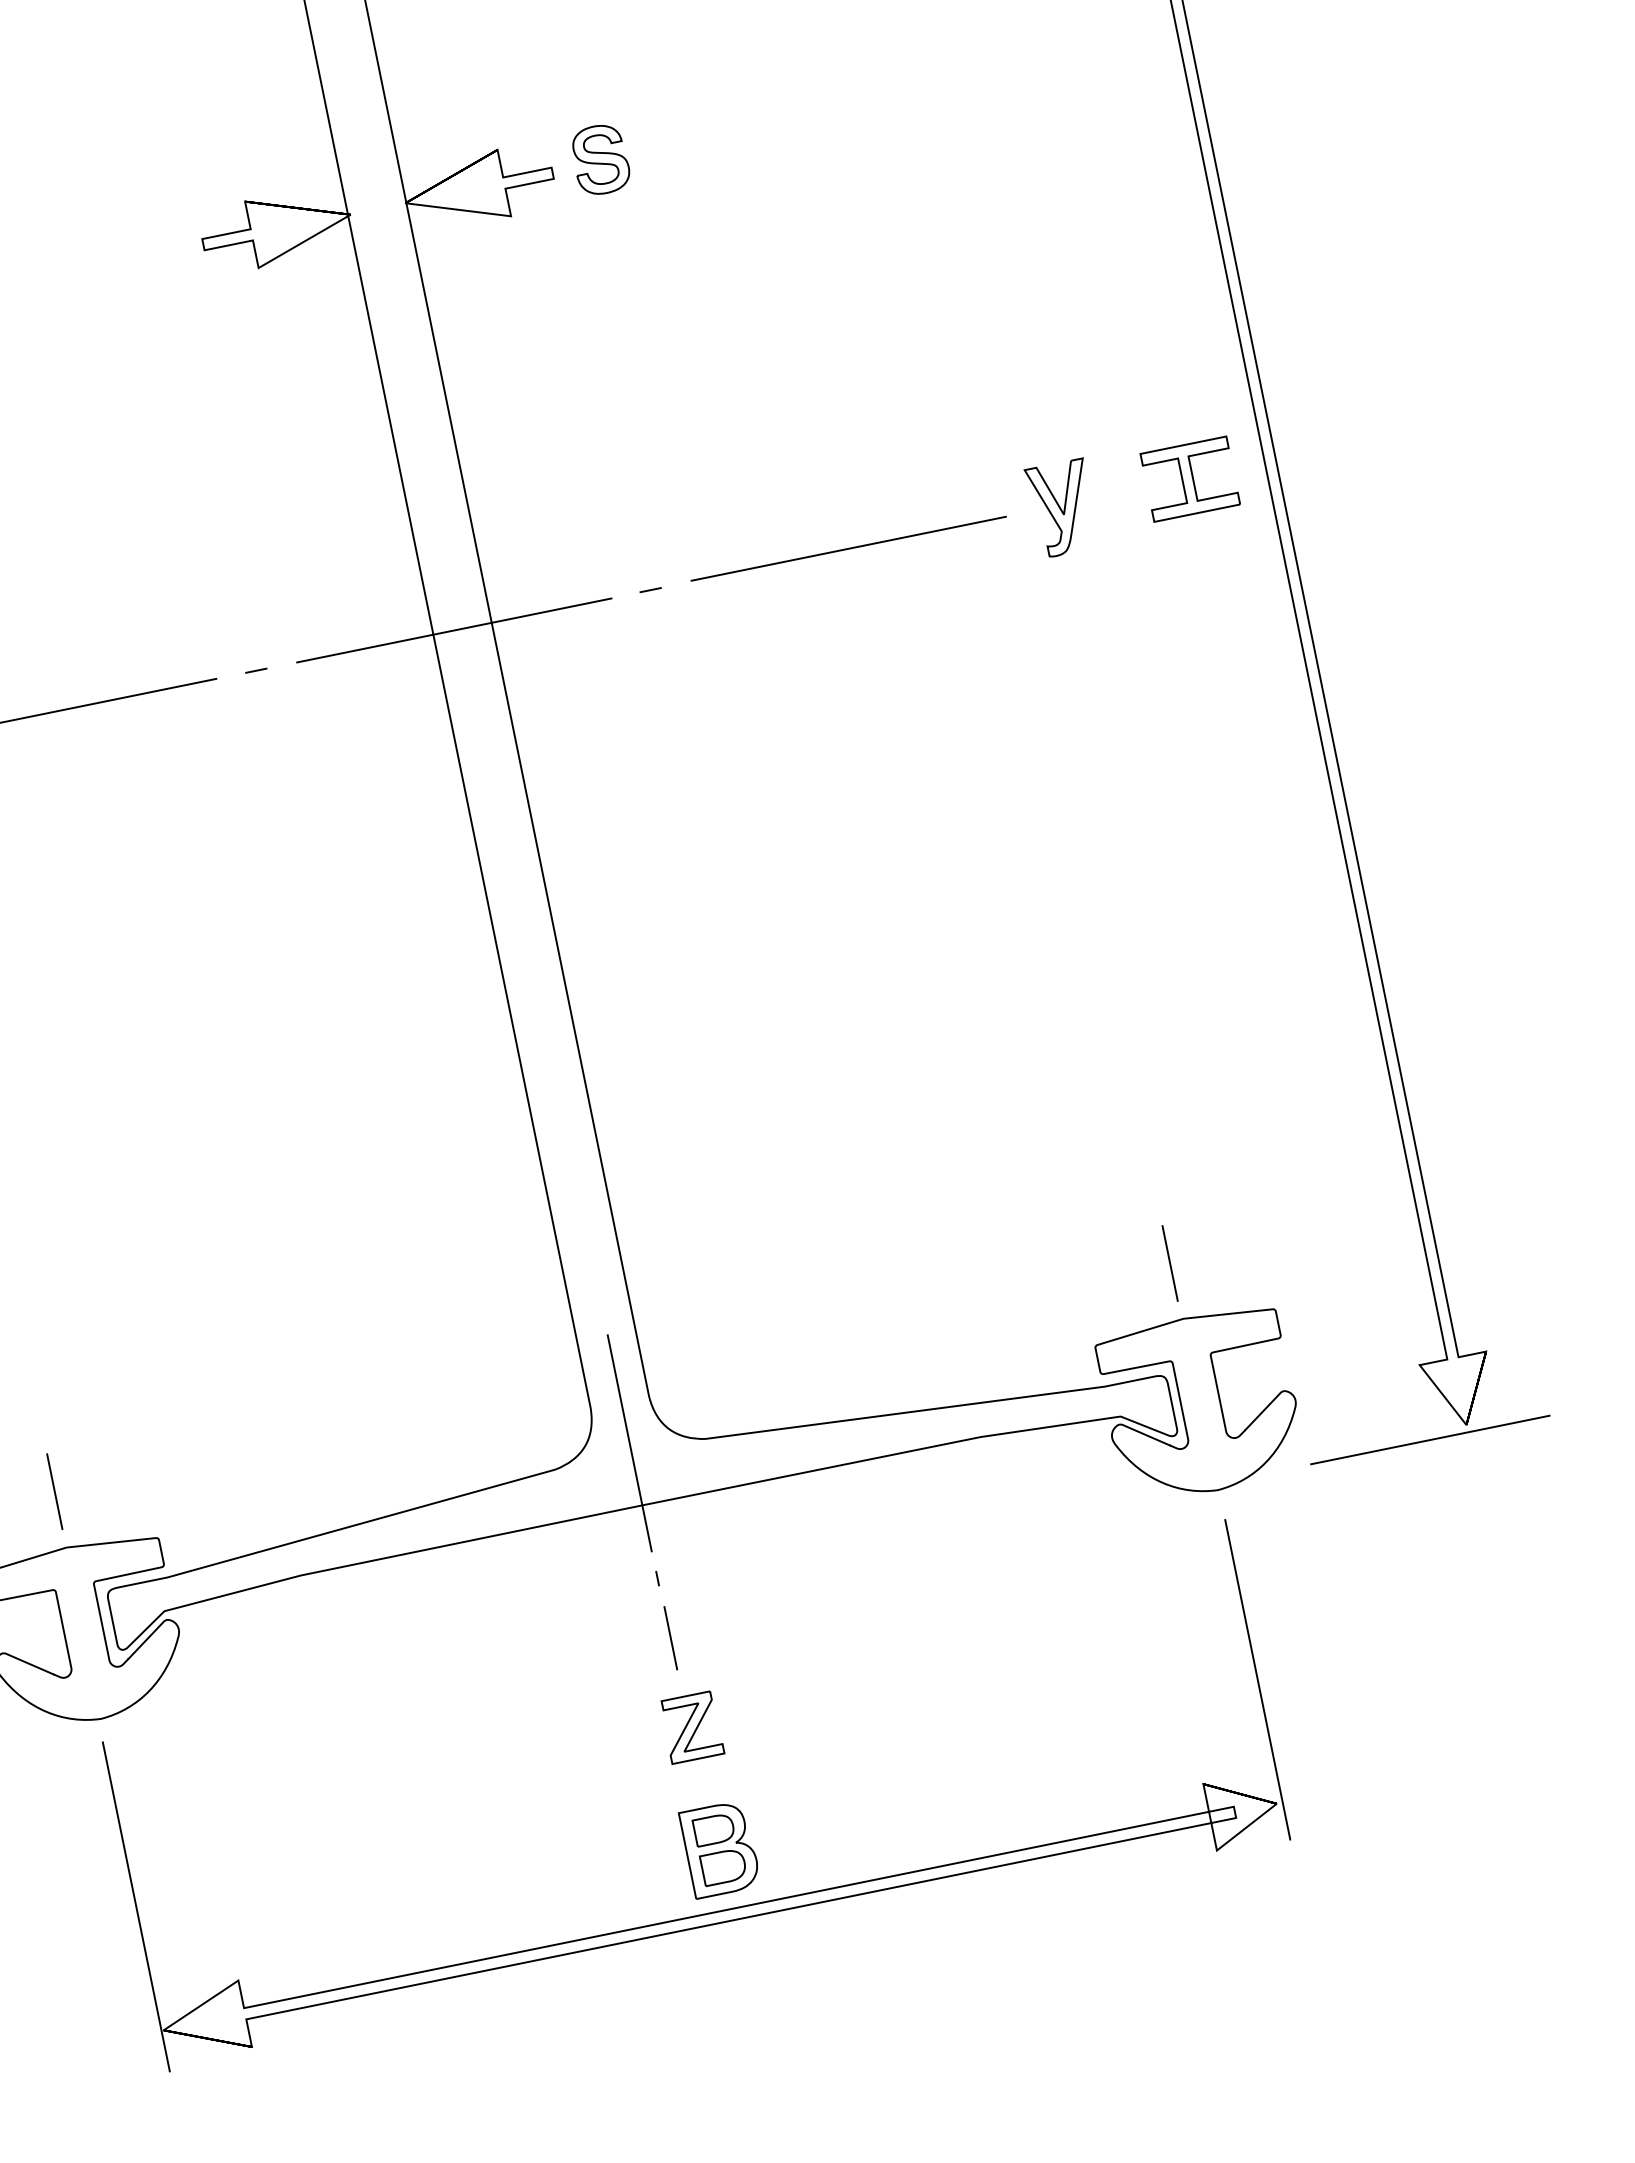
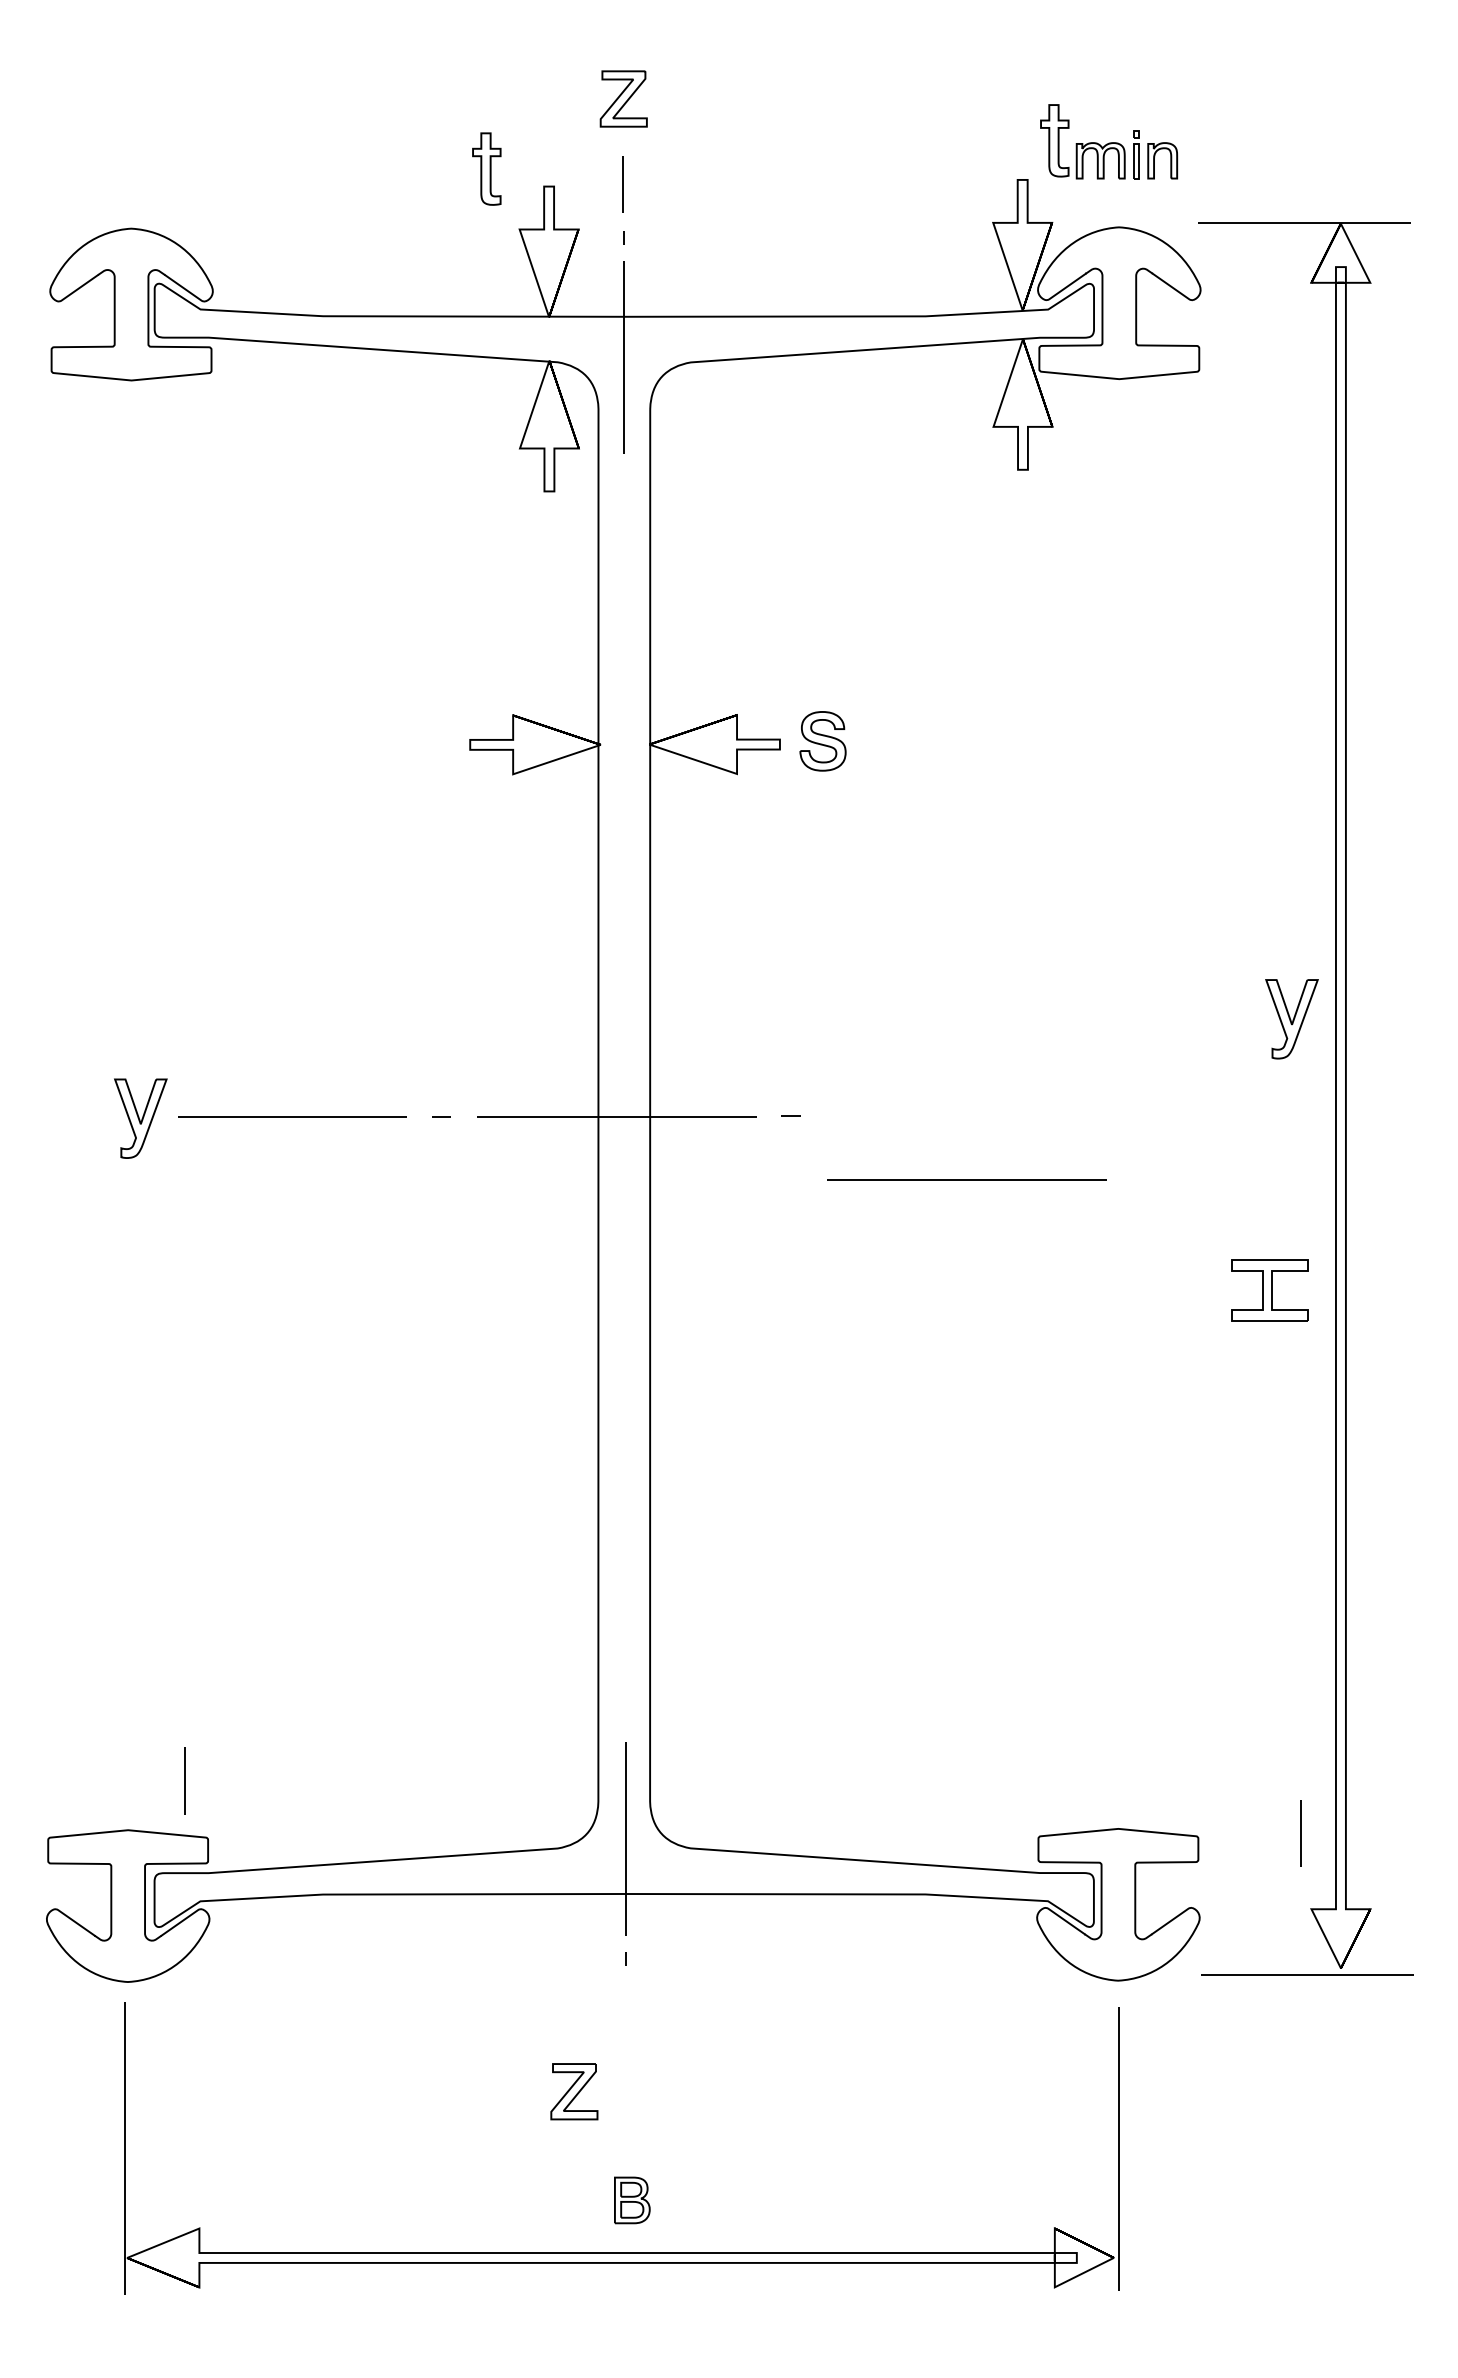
part: (1190, 479) -> (1269, 1290), moved
part: (1062, 508) -> (1291, 1019), moved
line: (848, 547) -> (966, 1179), moved
line: (1169, 1263) -> (1300, 1833), moved
line: (54, 1491) -> (184, 1780), moved
line: (670, 1637) -> (626, 2011), removed
part: (692, 1727) -> (574, 2091), moved
part: (720, 1849) -> (632, 2200), size x0.6

